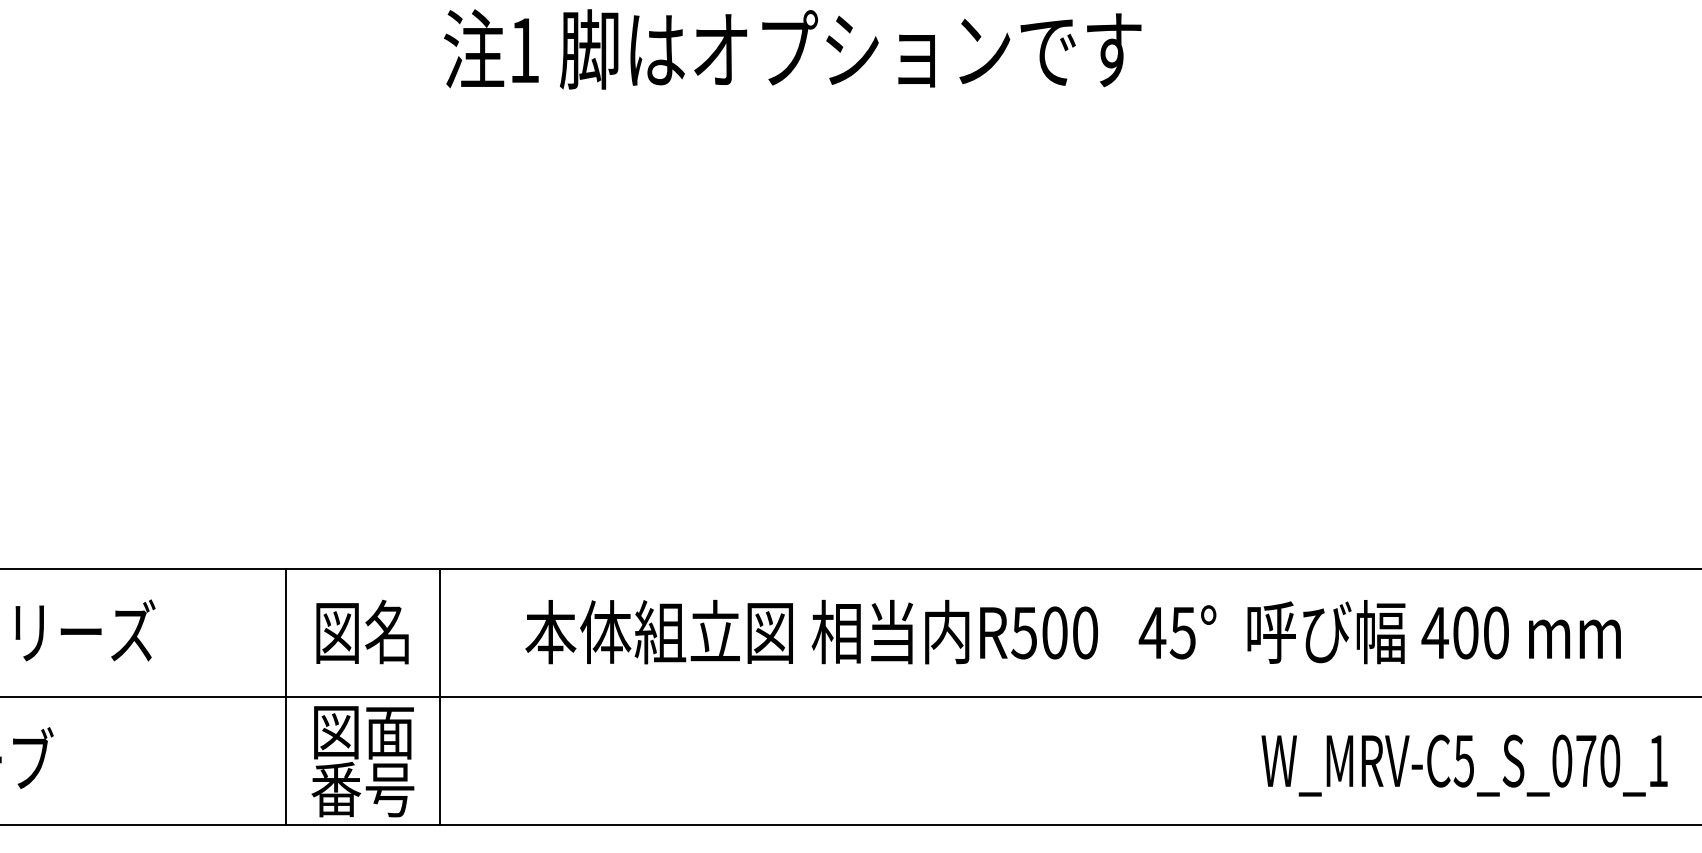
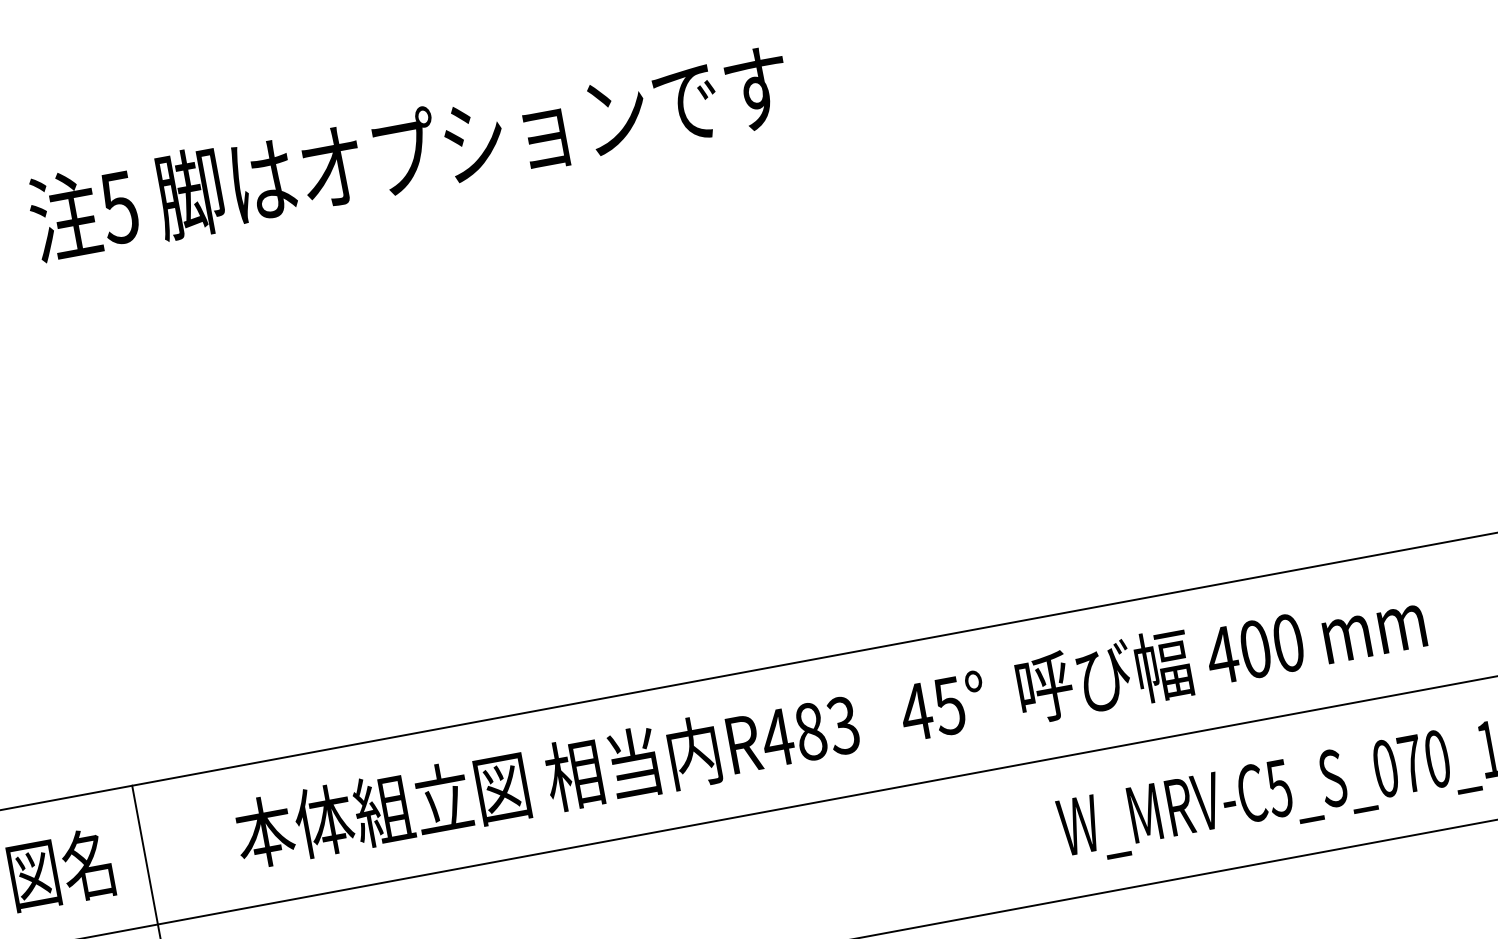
text: (523, 50) -> (118, 207), 1 -> 5
text: (1054, 632) -> (810, 731), R500 -> R483

